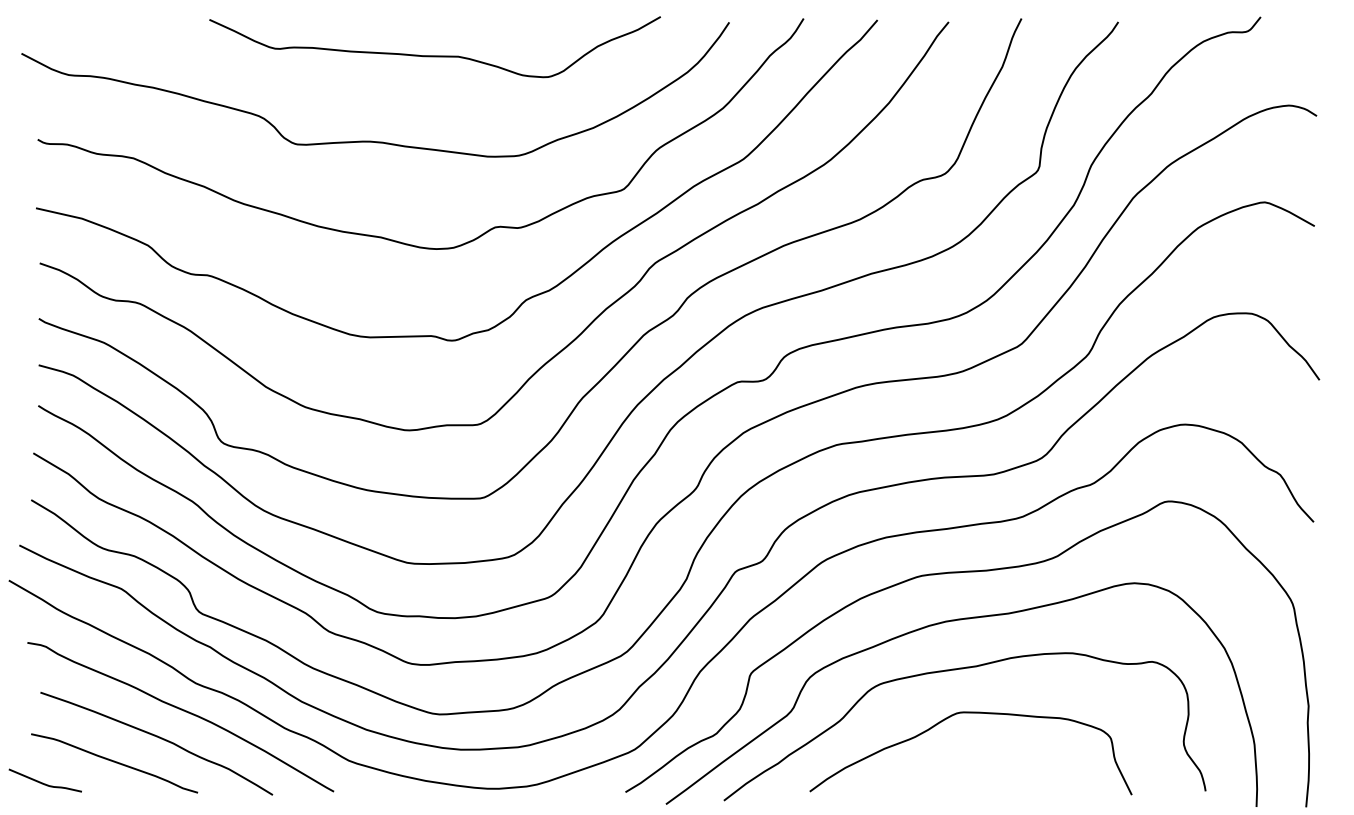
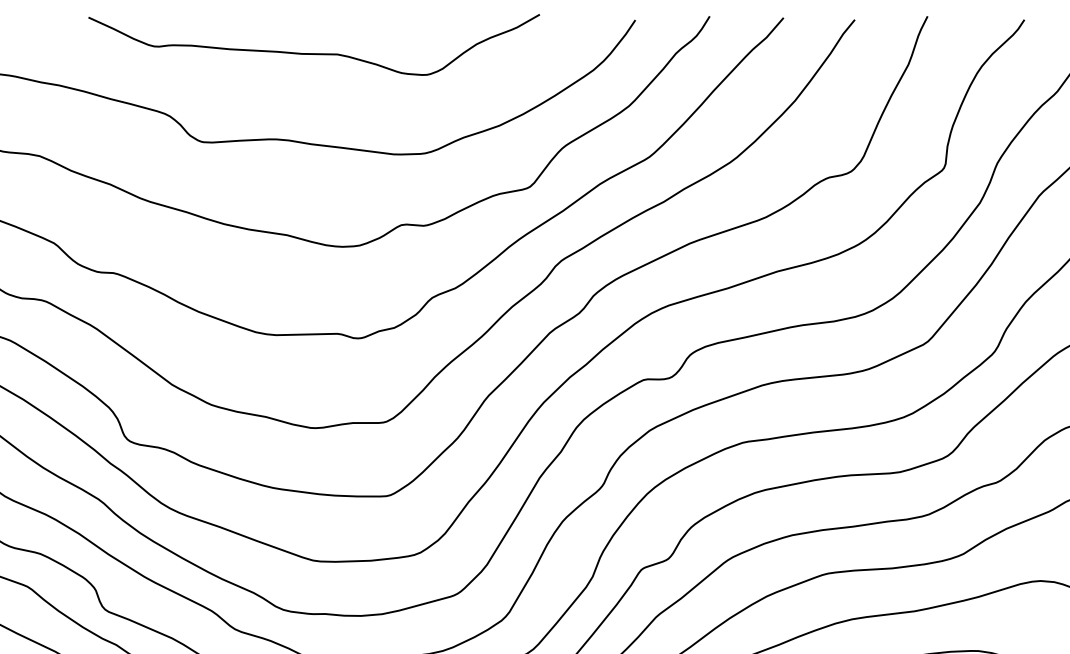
curve: (434, 55) -> (313, 53), moved

